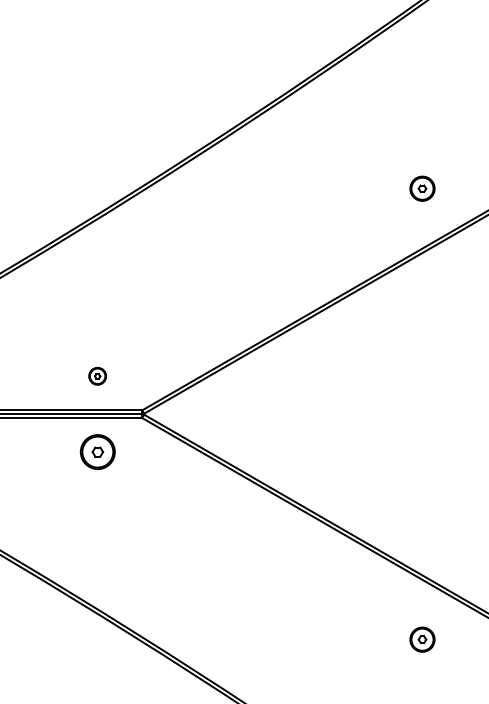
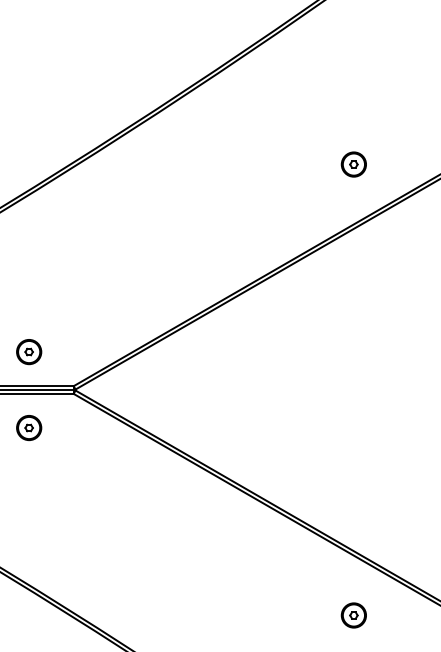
part: (97, 376) -> (28, 352), size x1.43
part: (97, 452) -> (28, 428), size x0.71

